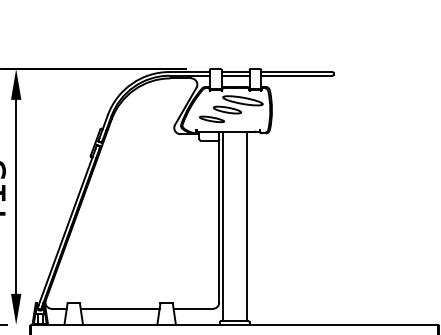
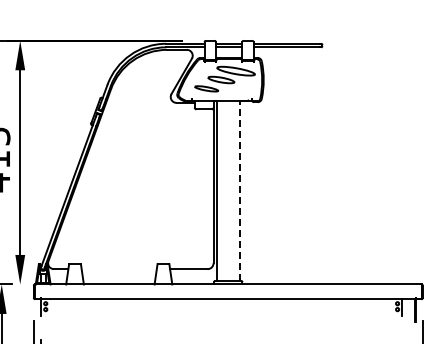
line: (246, 226) -> (239, 190), solid -> dashed
line: (119, 309) -> (118, 269), removed

